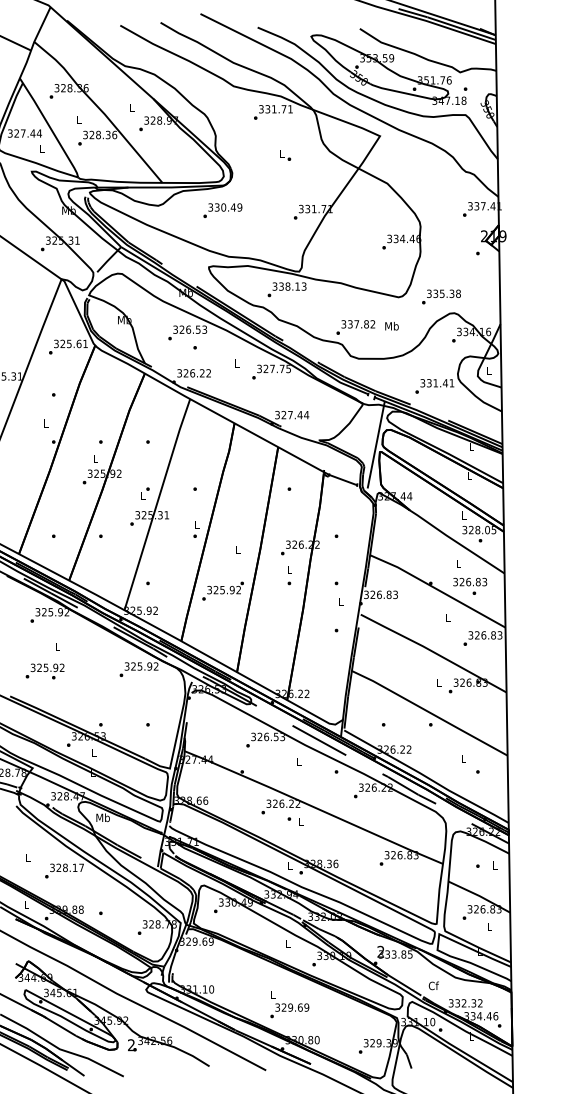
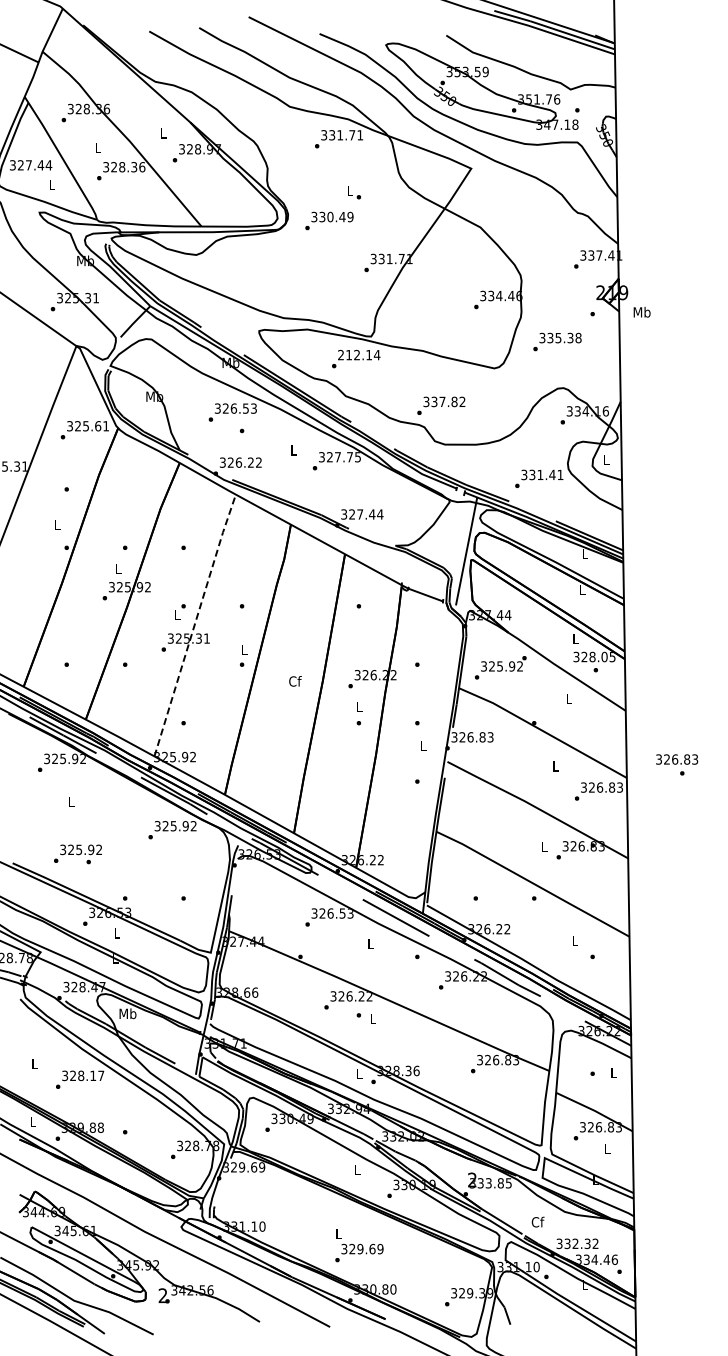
text: (222, 210) -> (329, 220), moved
text: (289, 286) -> (359, 354), 338.13 -> 212.14
text: (441, 296) -> (557, 341), moved
text: (391, 326) -> (641, 312), moved
line: (156, 503) -> (194, 624), solid -> dashed
text: (238, 549) -> (295, 681), L -> Cf
text: (470, 586) -> (677, 764), moved
text: (222, 590) -> (500, 667), moved
text: (44, 671) -> (77, 854), moved

